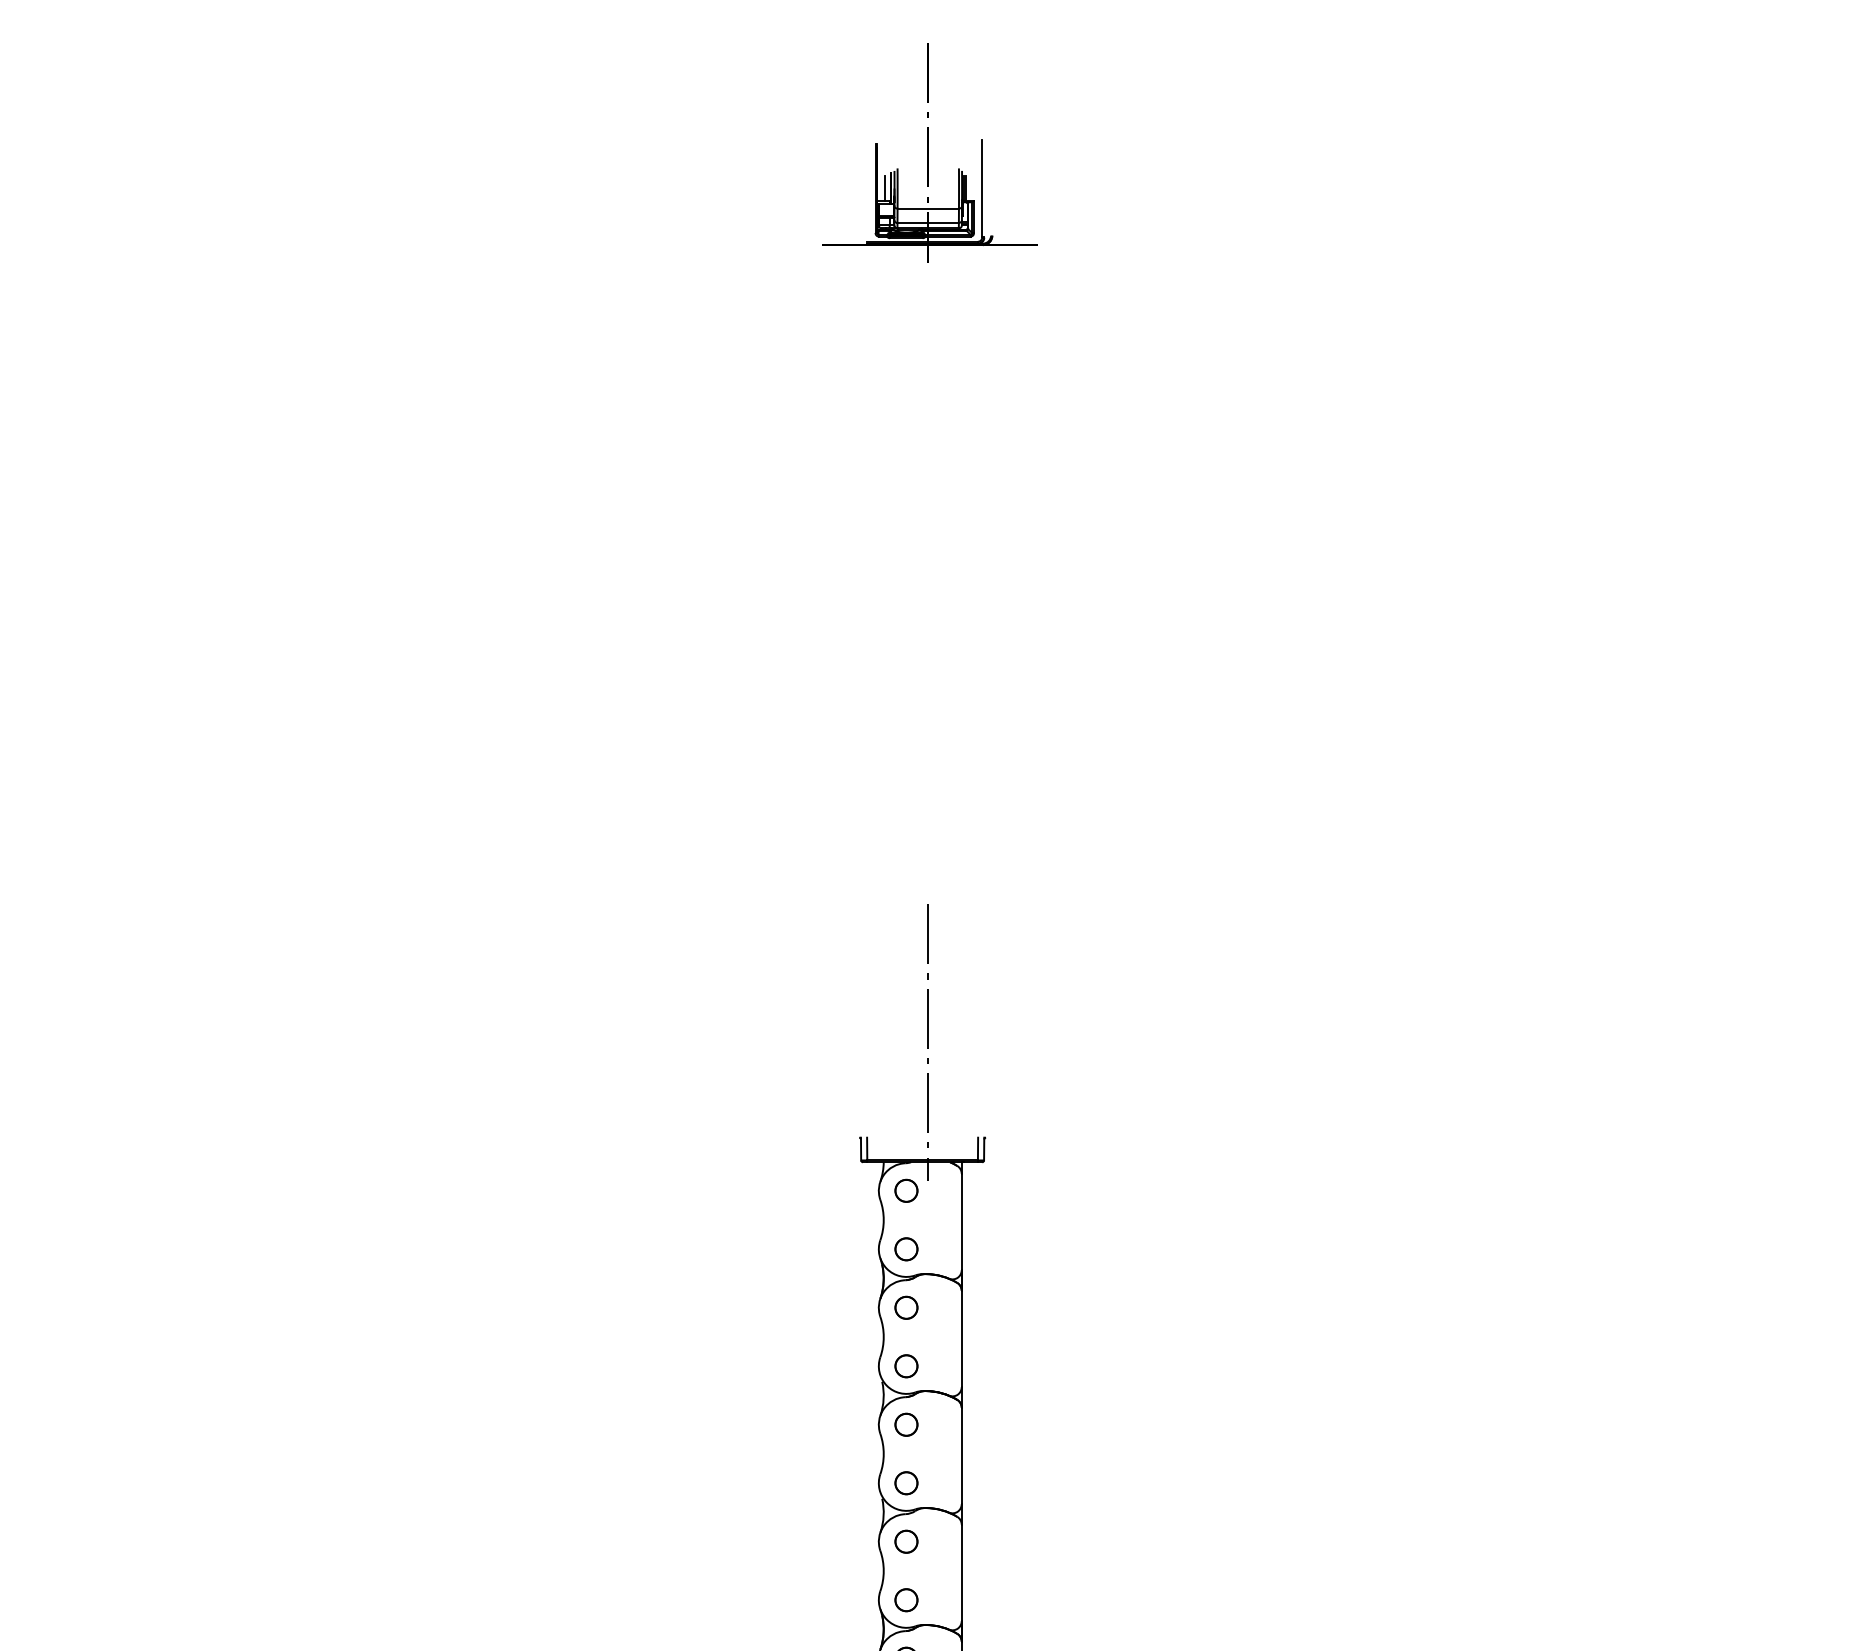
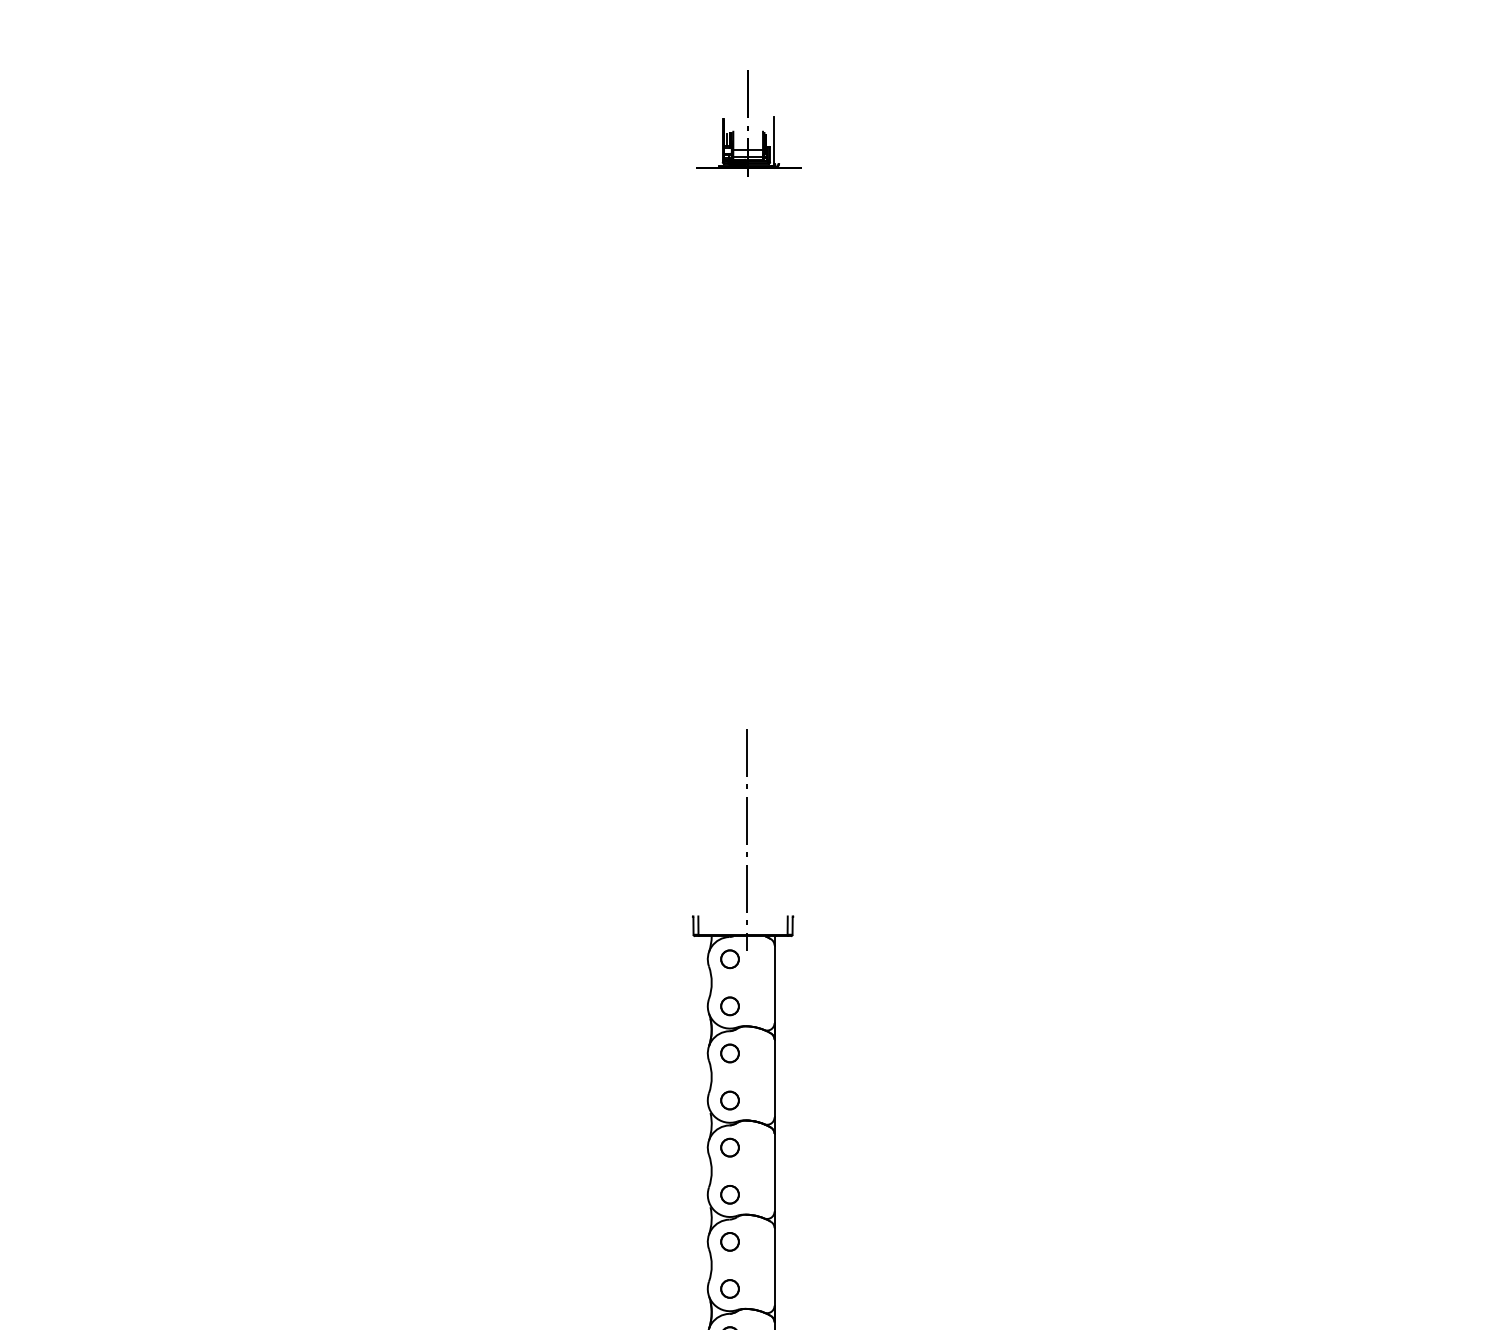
part: (929, 152) -> (748, 122), size x0.6

